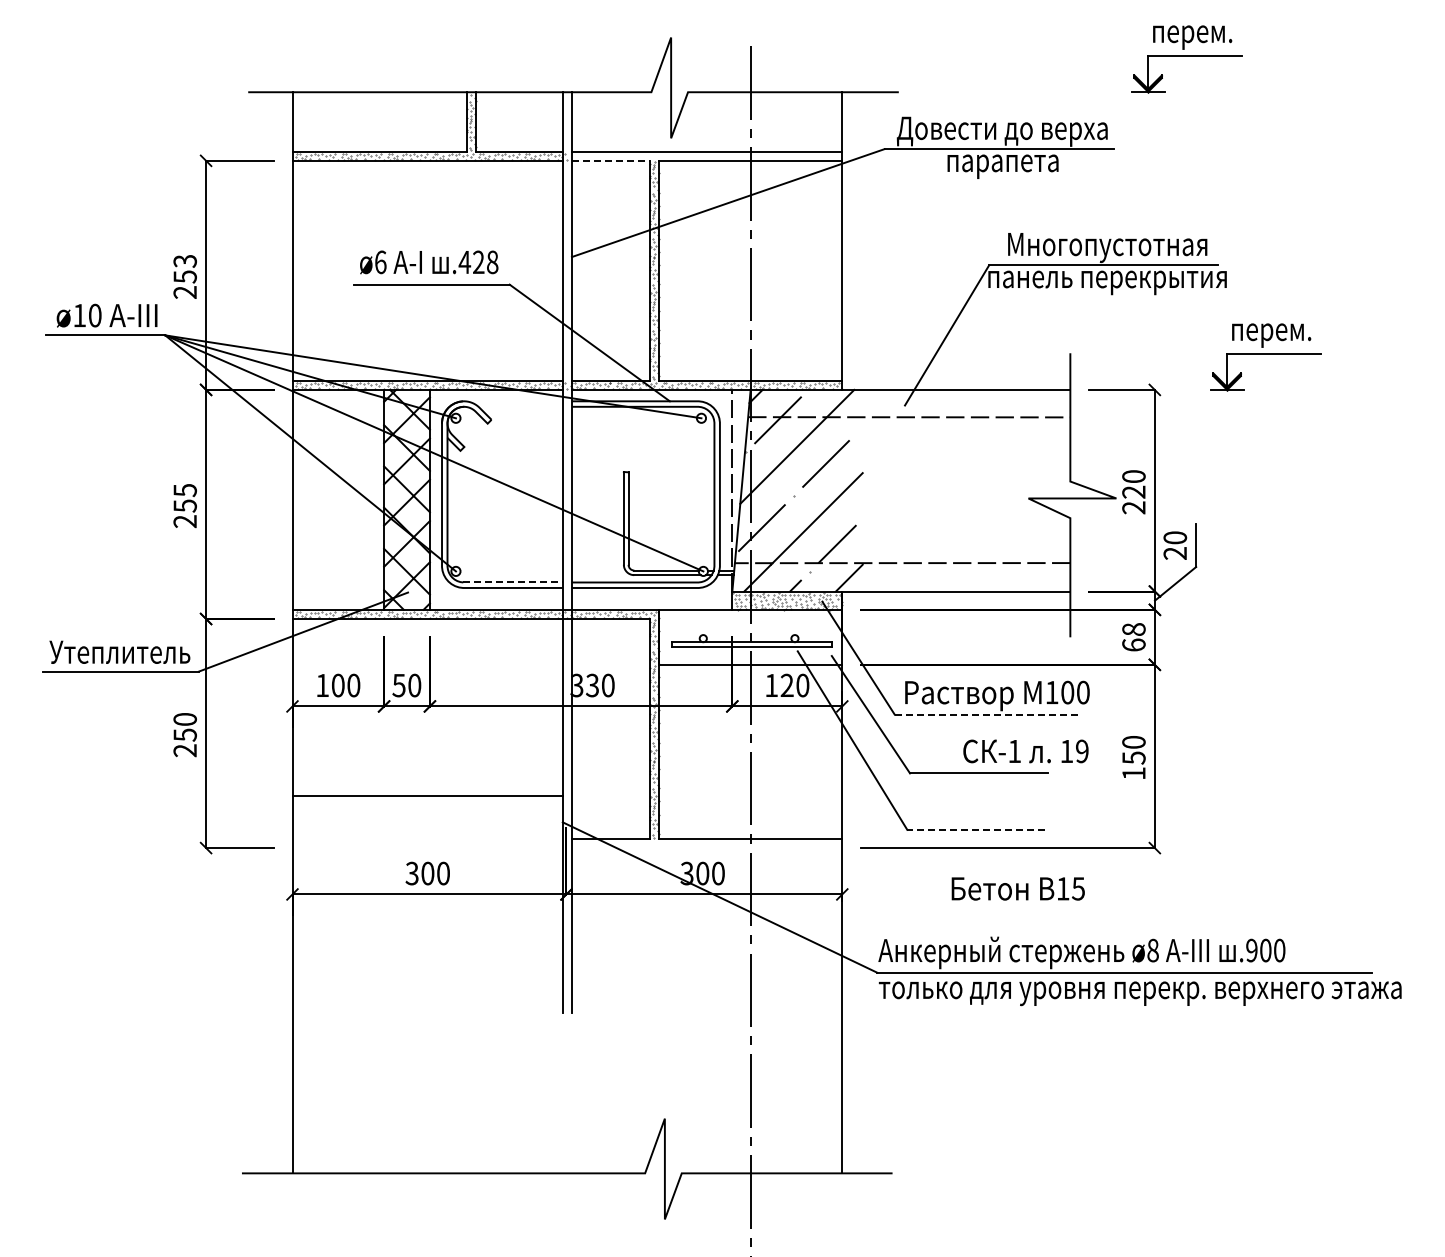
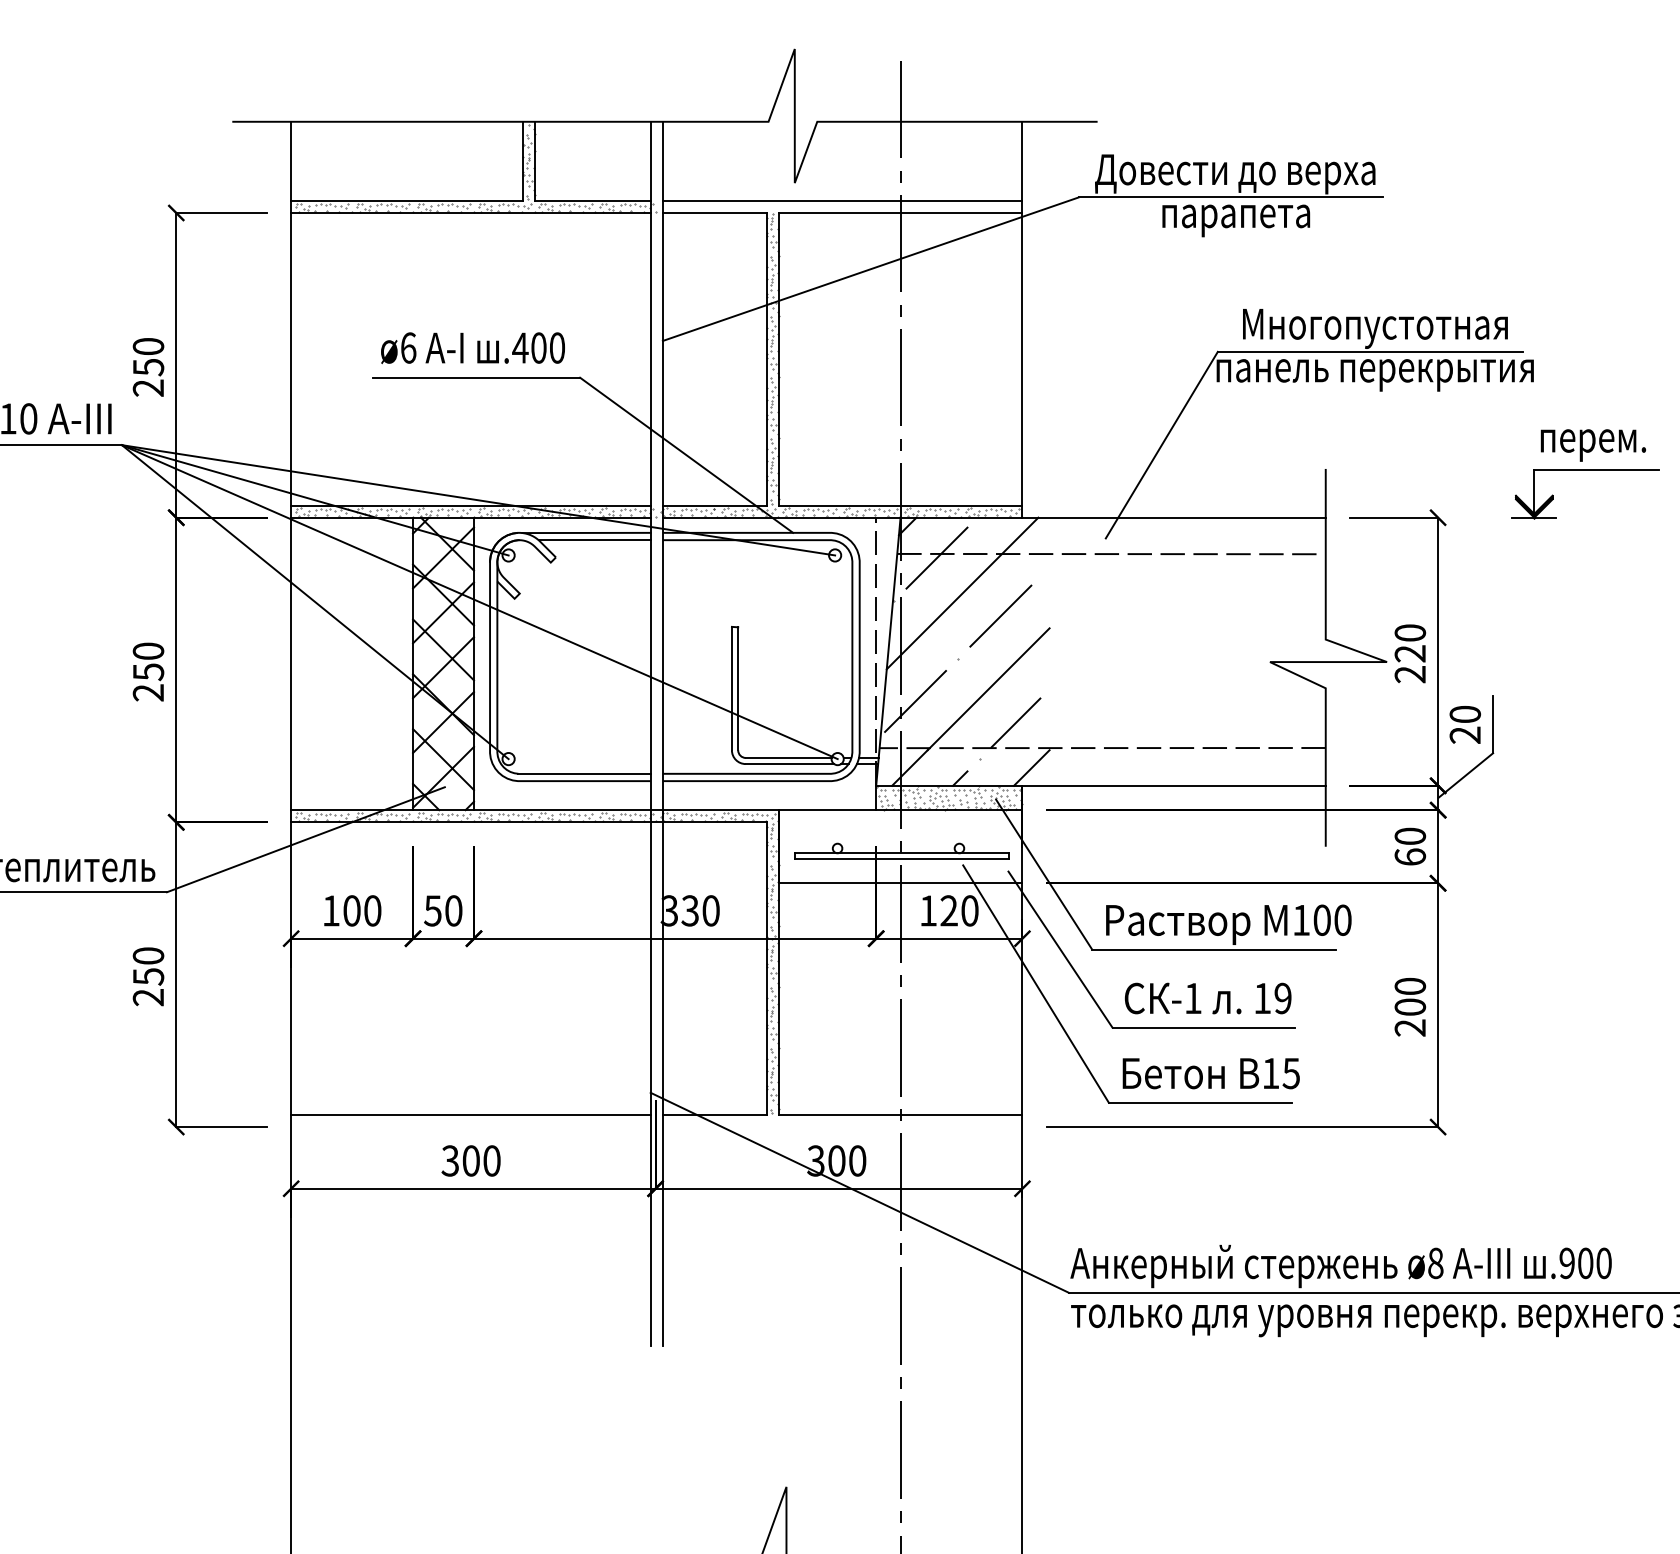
part: (1186, 59) -> (1480, 78), removed
line: (610, 160) -> (714, 212), dashed -> solid
text: (184, 260) -> (147, 345), 253 -> 250
text: (485, 262) -> (547, 348), .428 -> .400
line: (514, 401) -> (586, 533), added
line: (520, 406) -> (594, 539), added
text: (184, 490) -> (147, 651), 255 -> 250
line: (513, 582) -> (585, 773), dashed -> solid
text: (1133, 629) -> (1409, 836), 68 -> 60
line: (986, 714) -> (1214, 949), dashed -> solid
text: (1025, 751) -> (1207, 998), moved
text: (1133, 765) -> (1409, 1017), 150 -> 200
line: (427, 795) -> (470, 1114), moved
line: (976, 829) -> (1200, 1102), dashed -> solid
text: (1017, 888) -> (1210, 1073), moved

